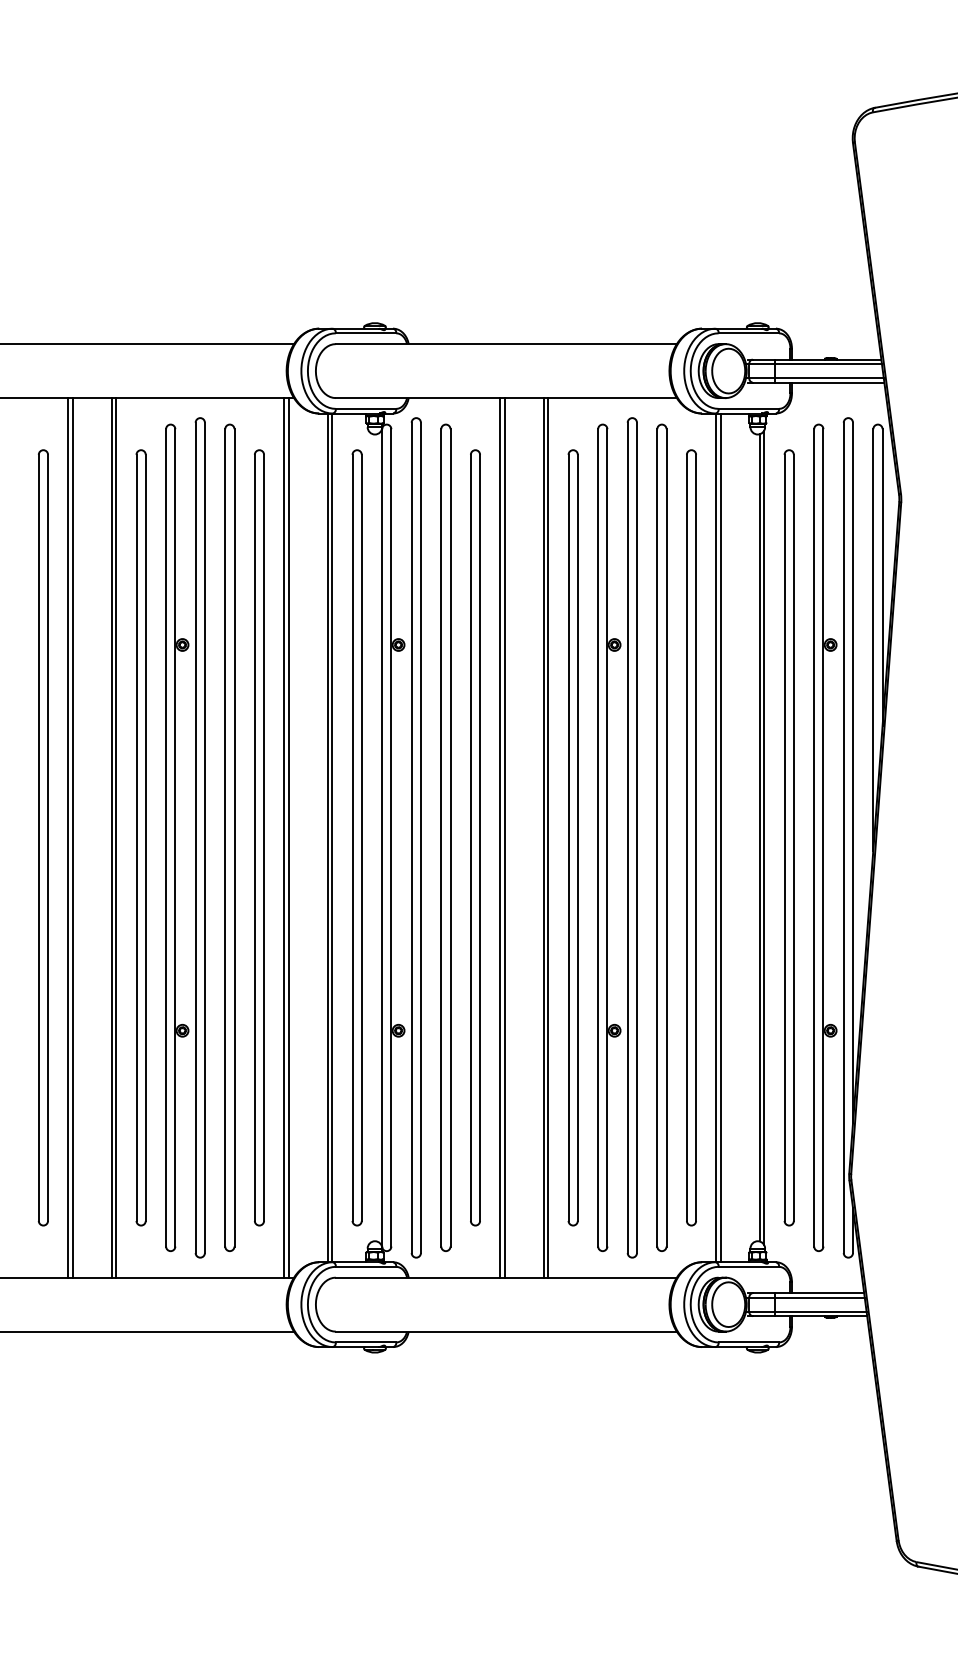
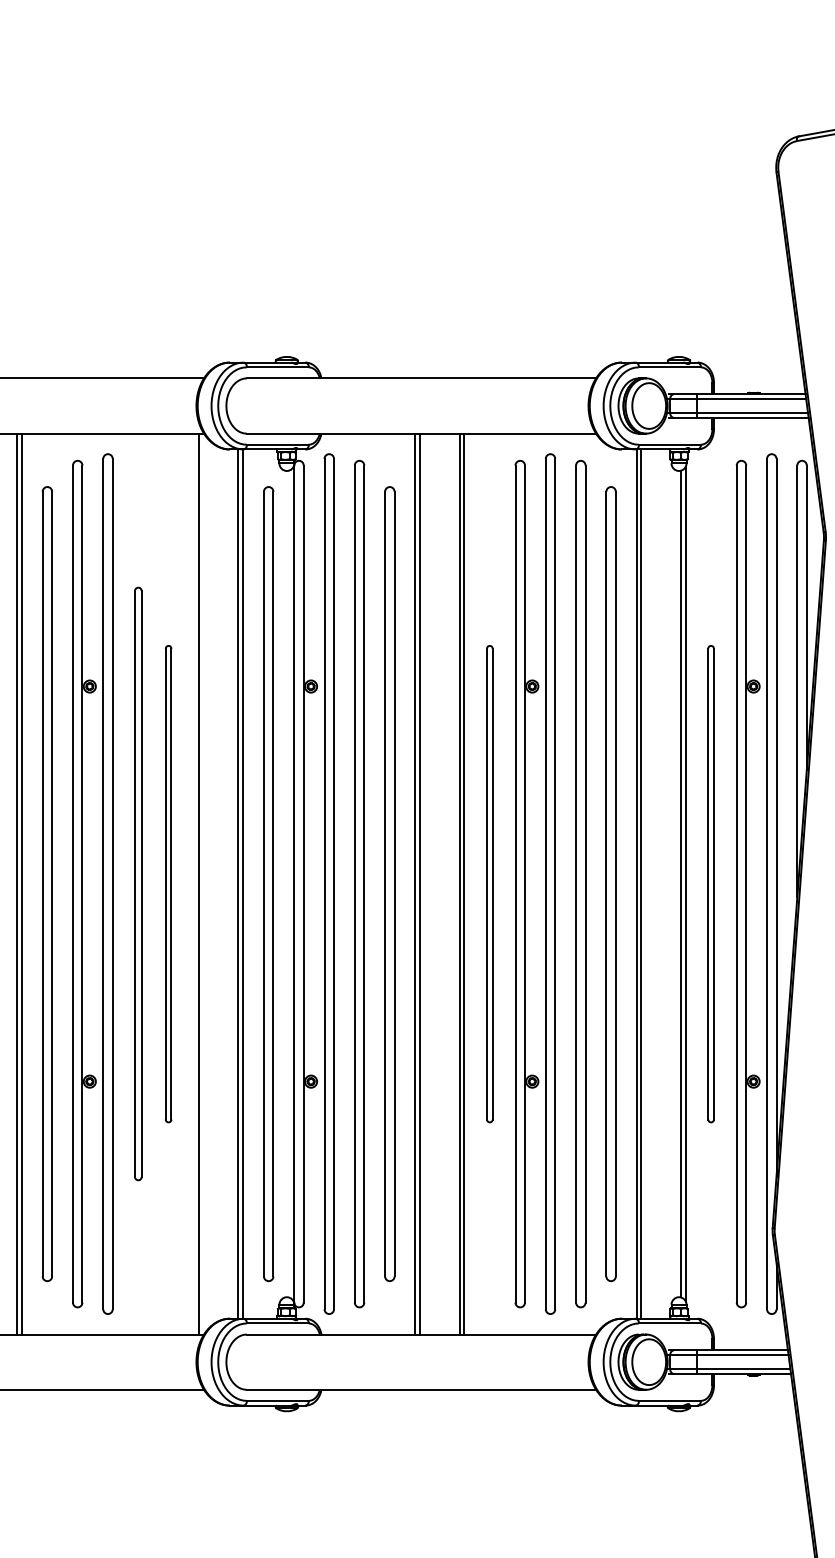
part: (229, 837) -> (137, 883), size x0.7
part: (259, 837) -> (168, 883), size x0.6
line: (284, 837) -> (194, 883), removed
part: (572, 837) -> (489, 883), size x0.6
part: (788, 837) -> (710, 883), size x0.6

